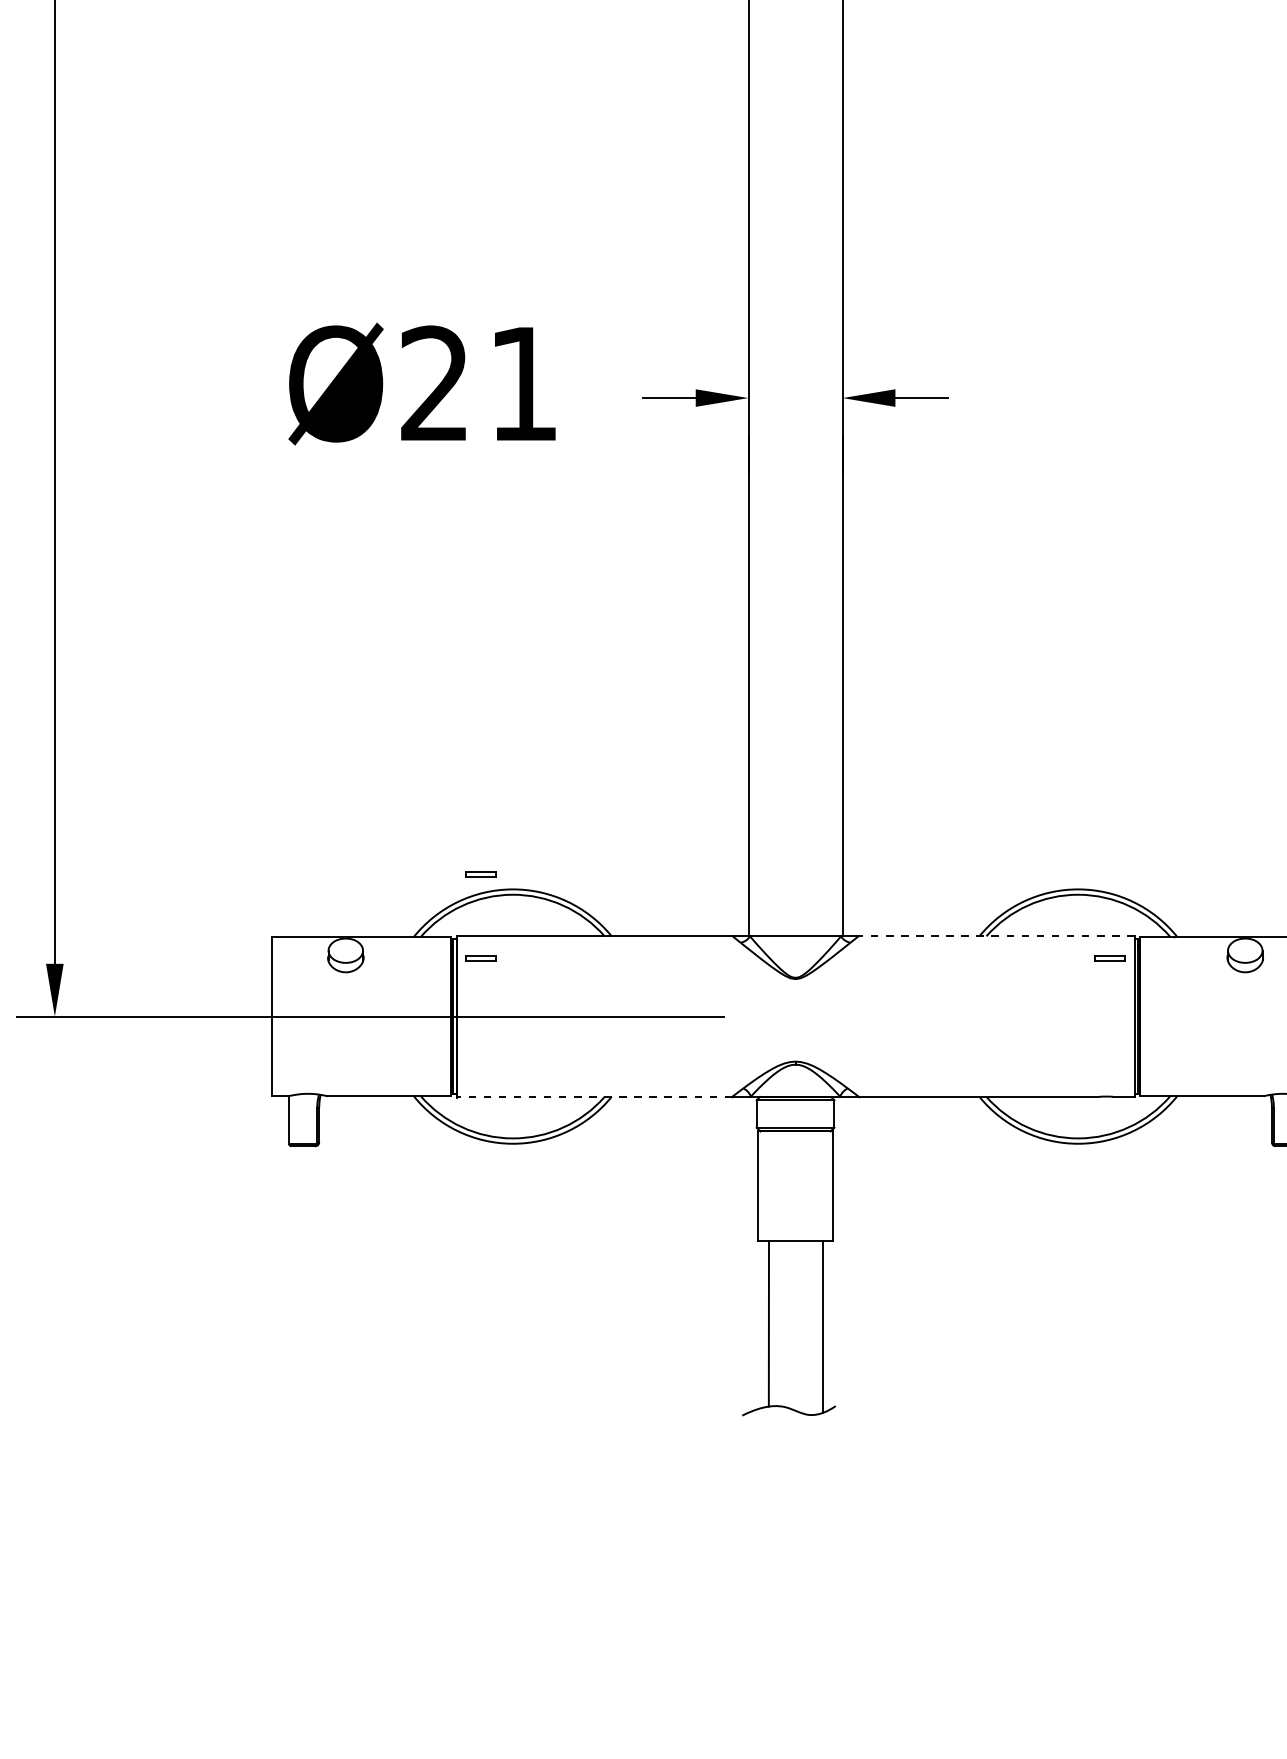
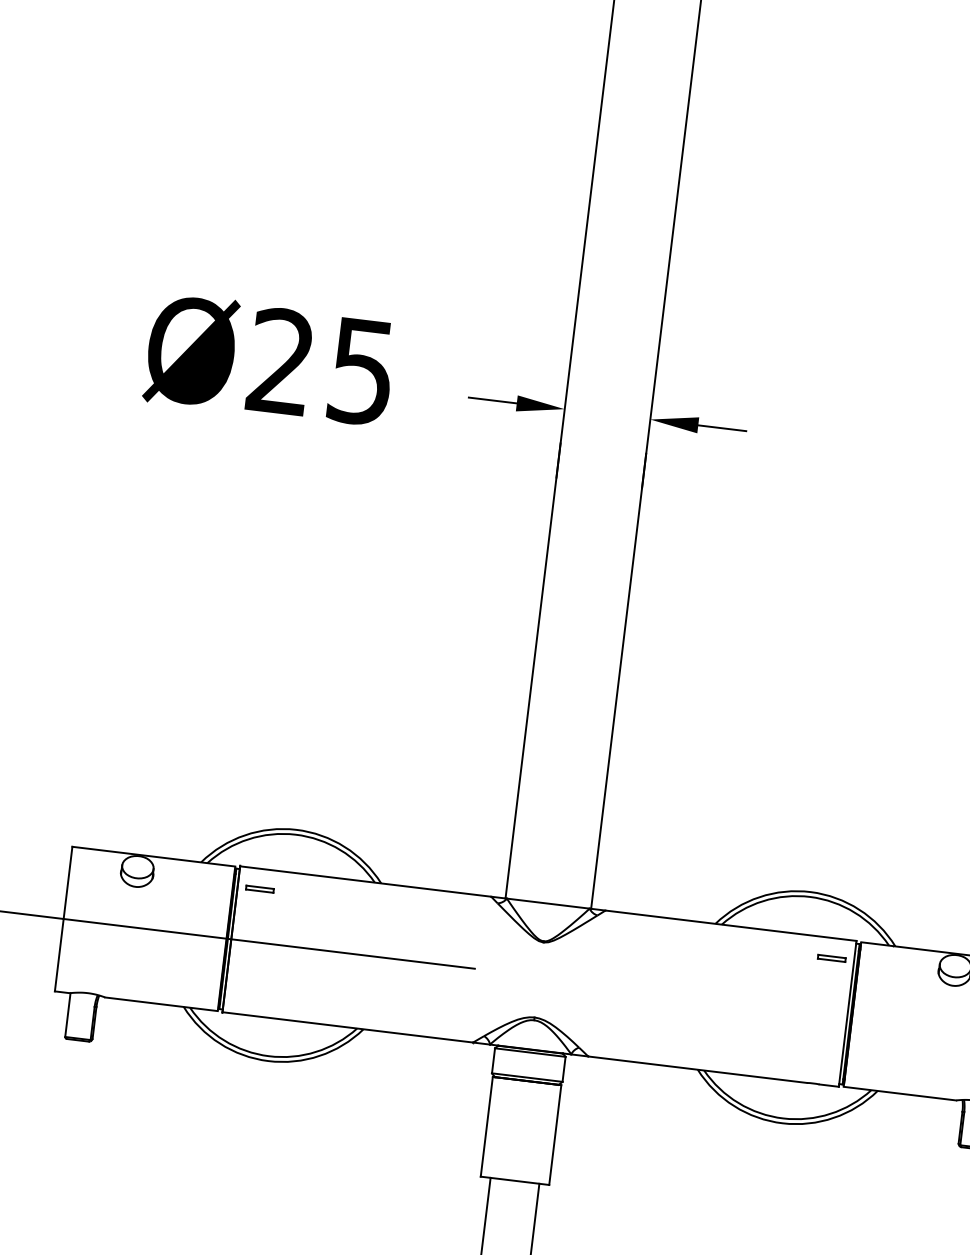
text: (523, 384) -> (361, 372), Ø21 -> Ø25
part: (480, 874) -> (268, 812), removed
line: (996, 936) -> (730, 925), dashed -> solid
line: (594, 1096) -> (347, 1027), dashed -> solid

